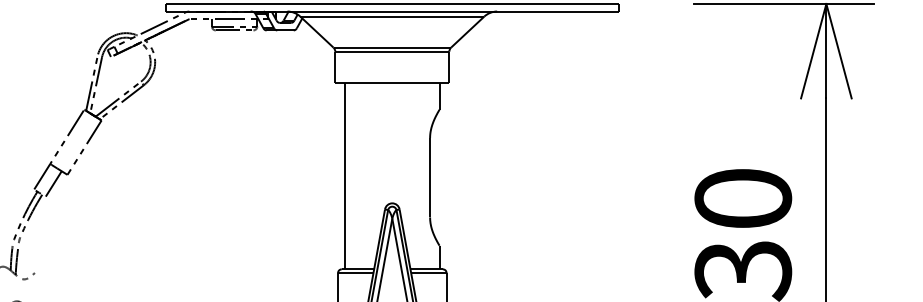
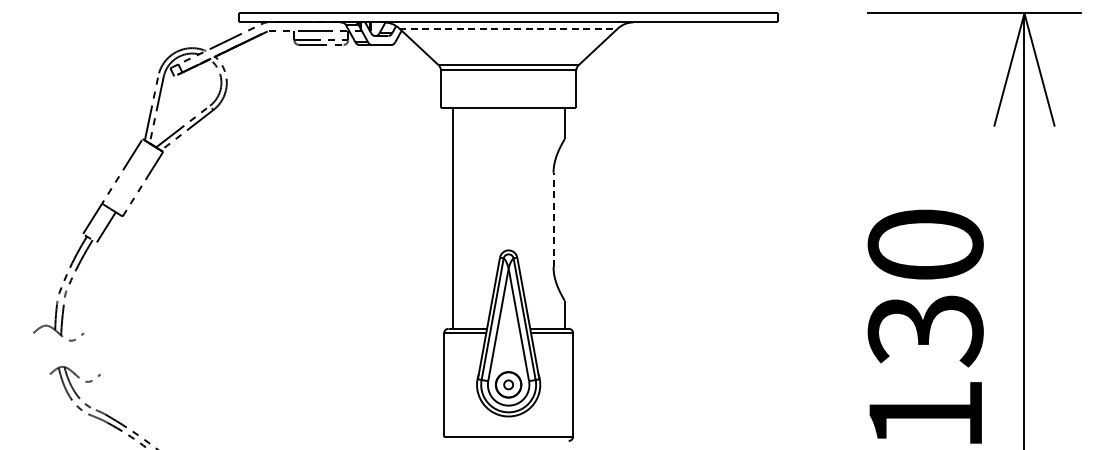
line: (393, 16) -> (509, 28), solid -> dashed
line: (430, 177) -> (553, 219), solid -> dashed

